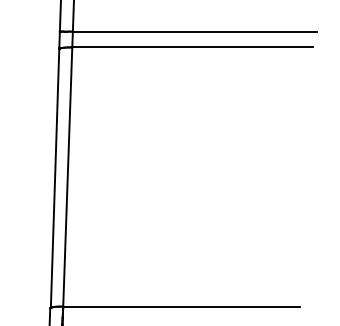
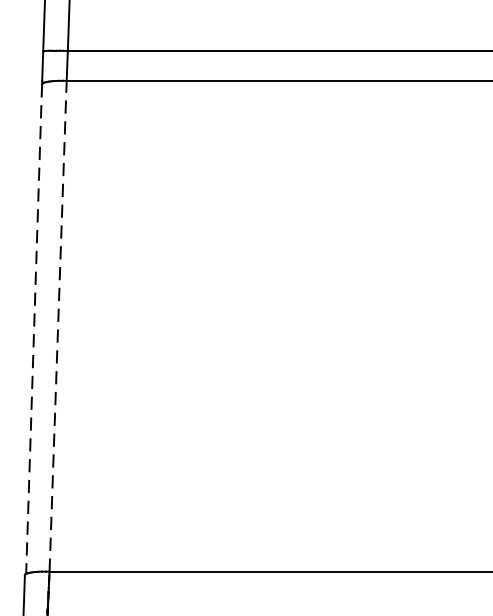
line: (67, 177) -> (57, 327), solid -> dashed
line: (55, 179) -> (34, 330), solid -> dashed

